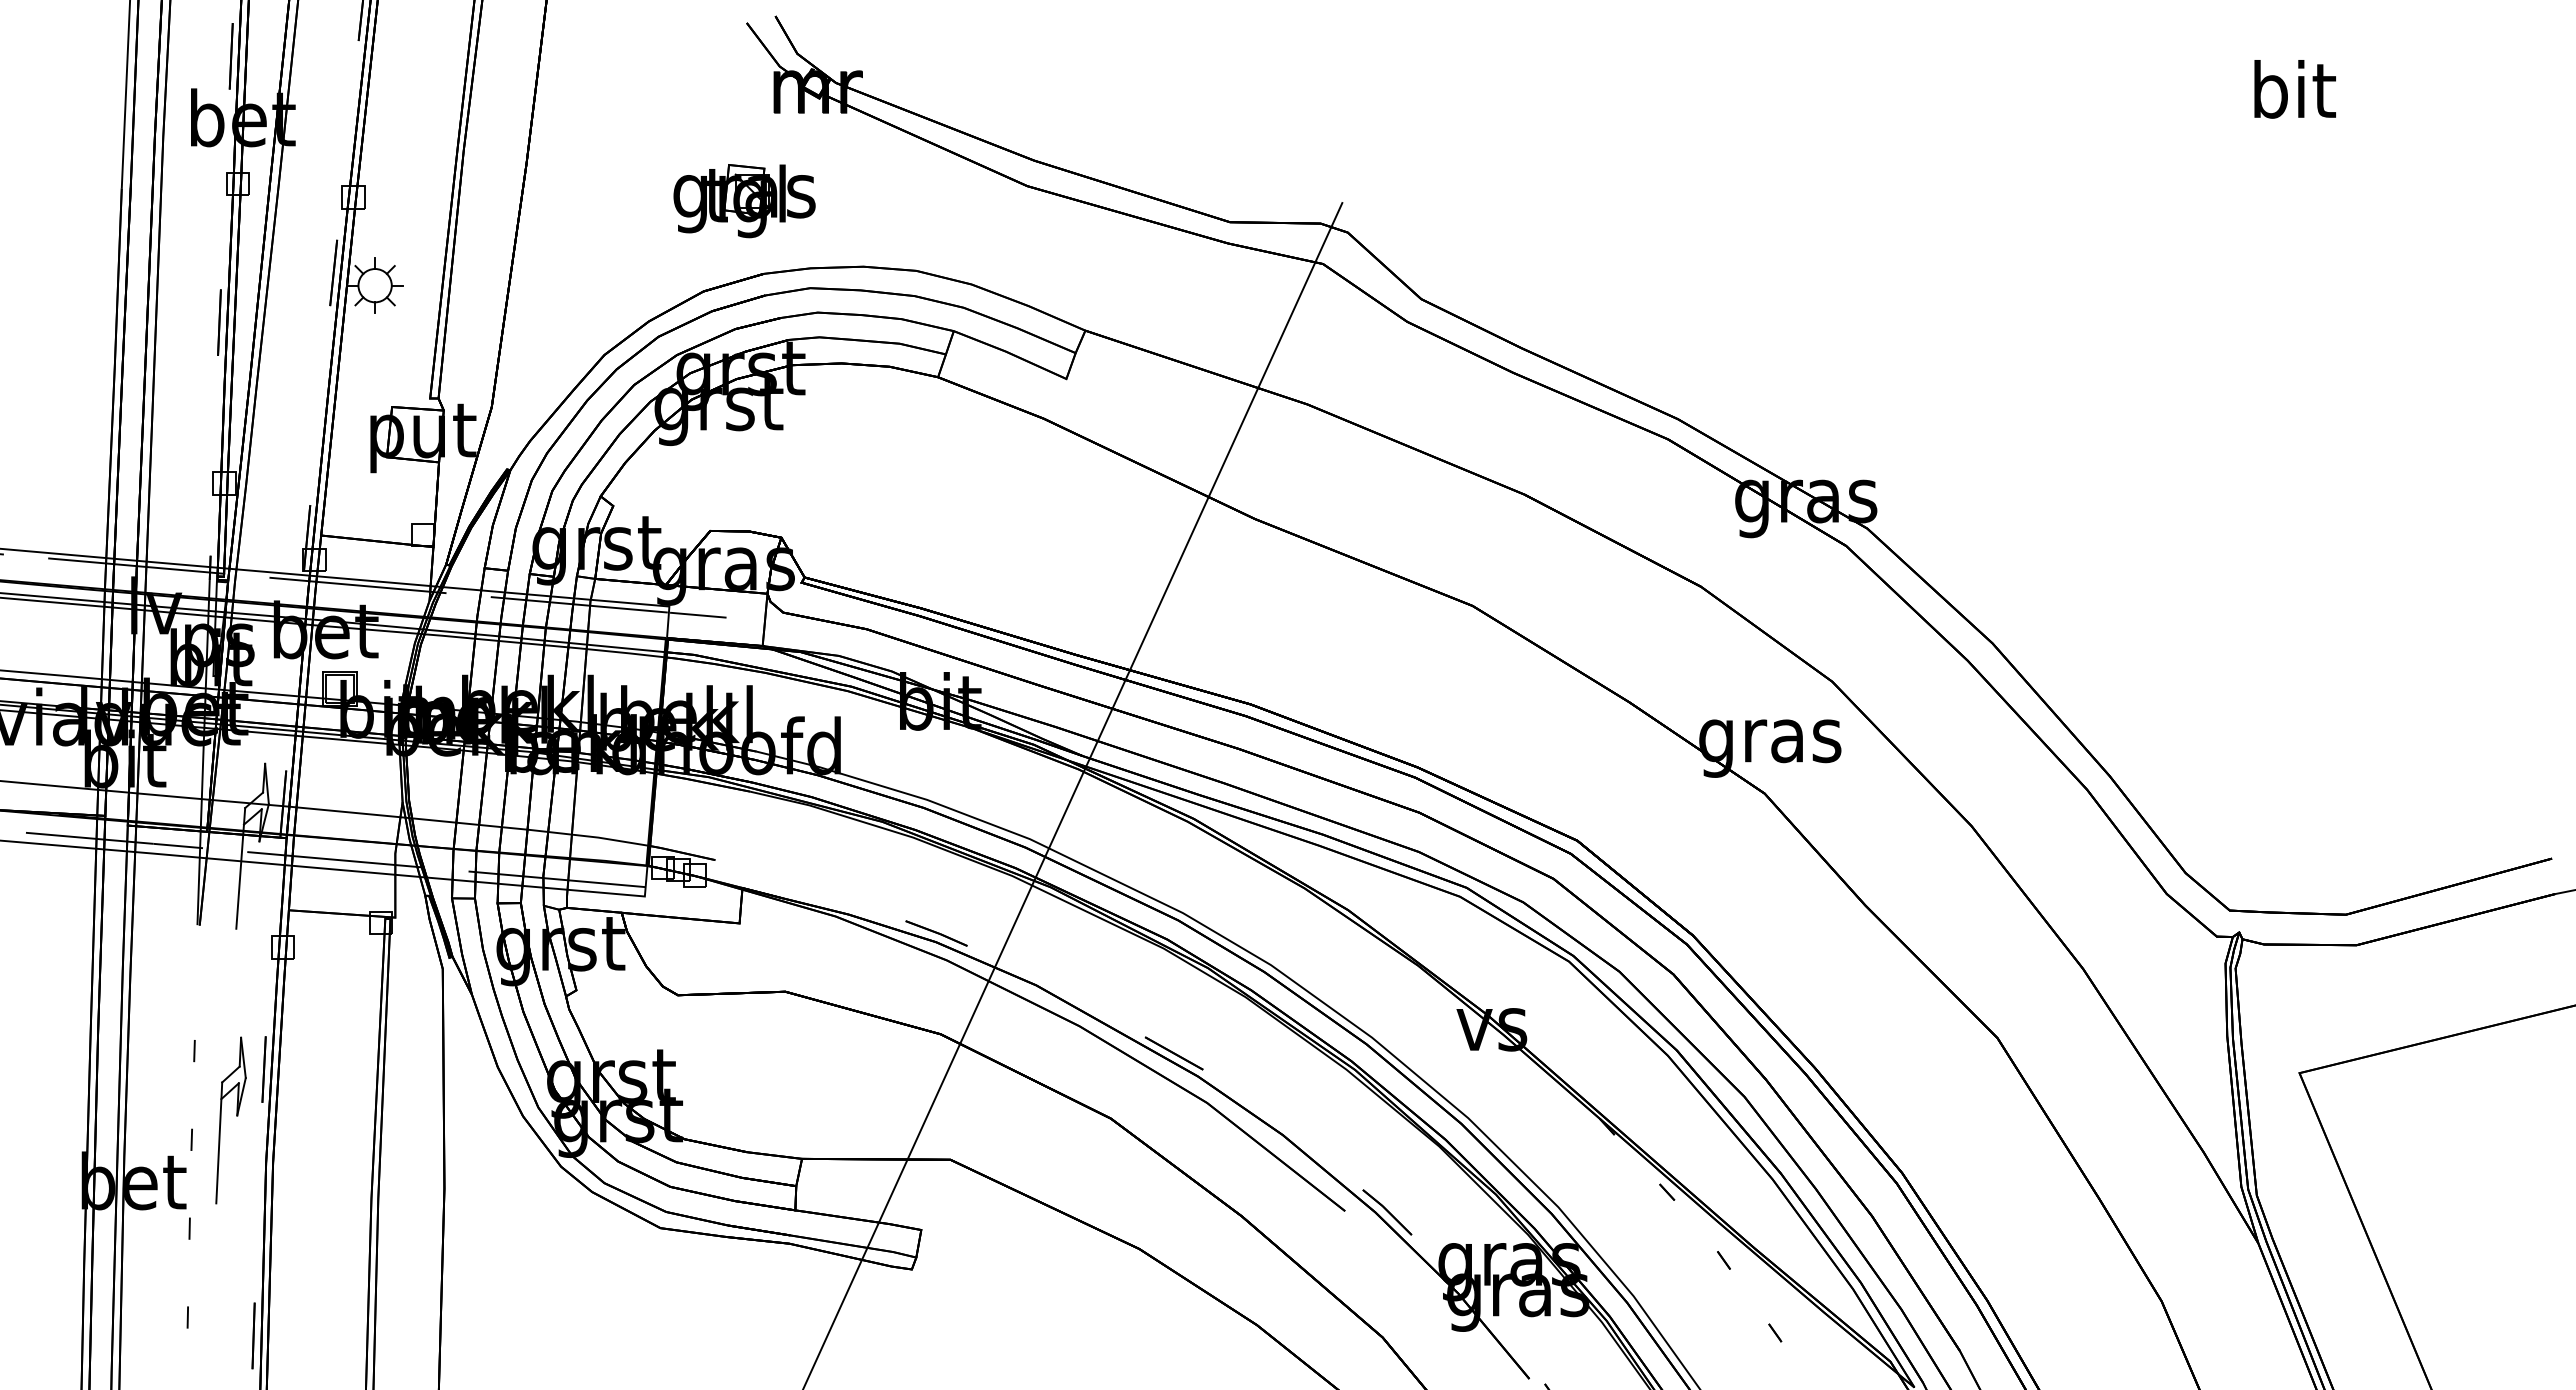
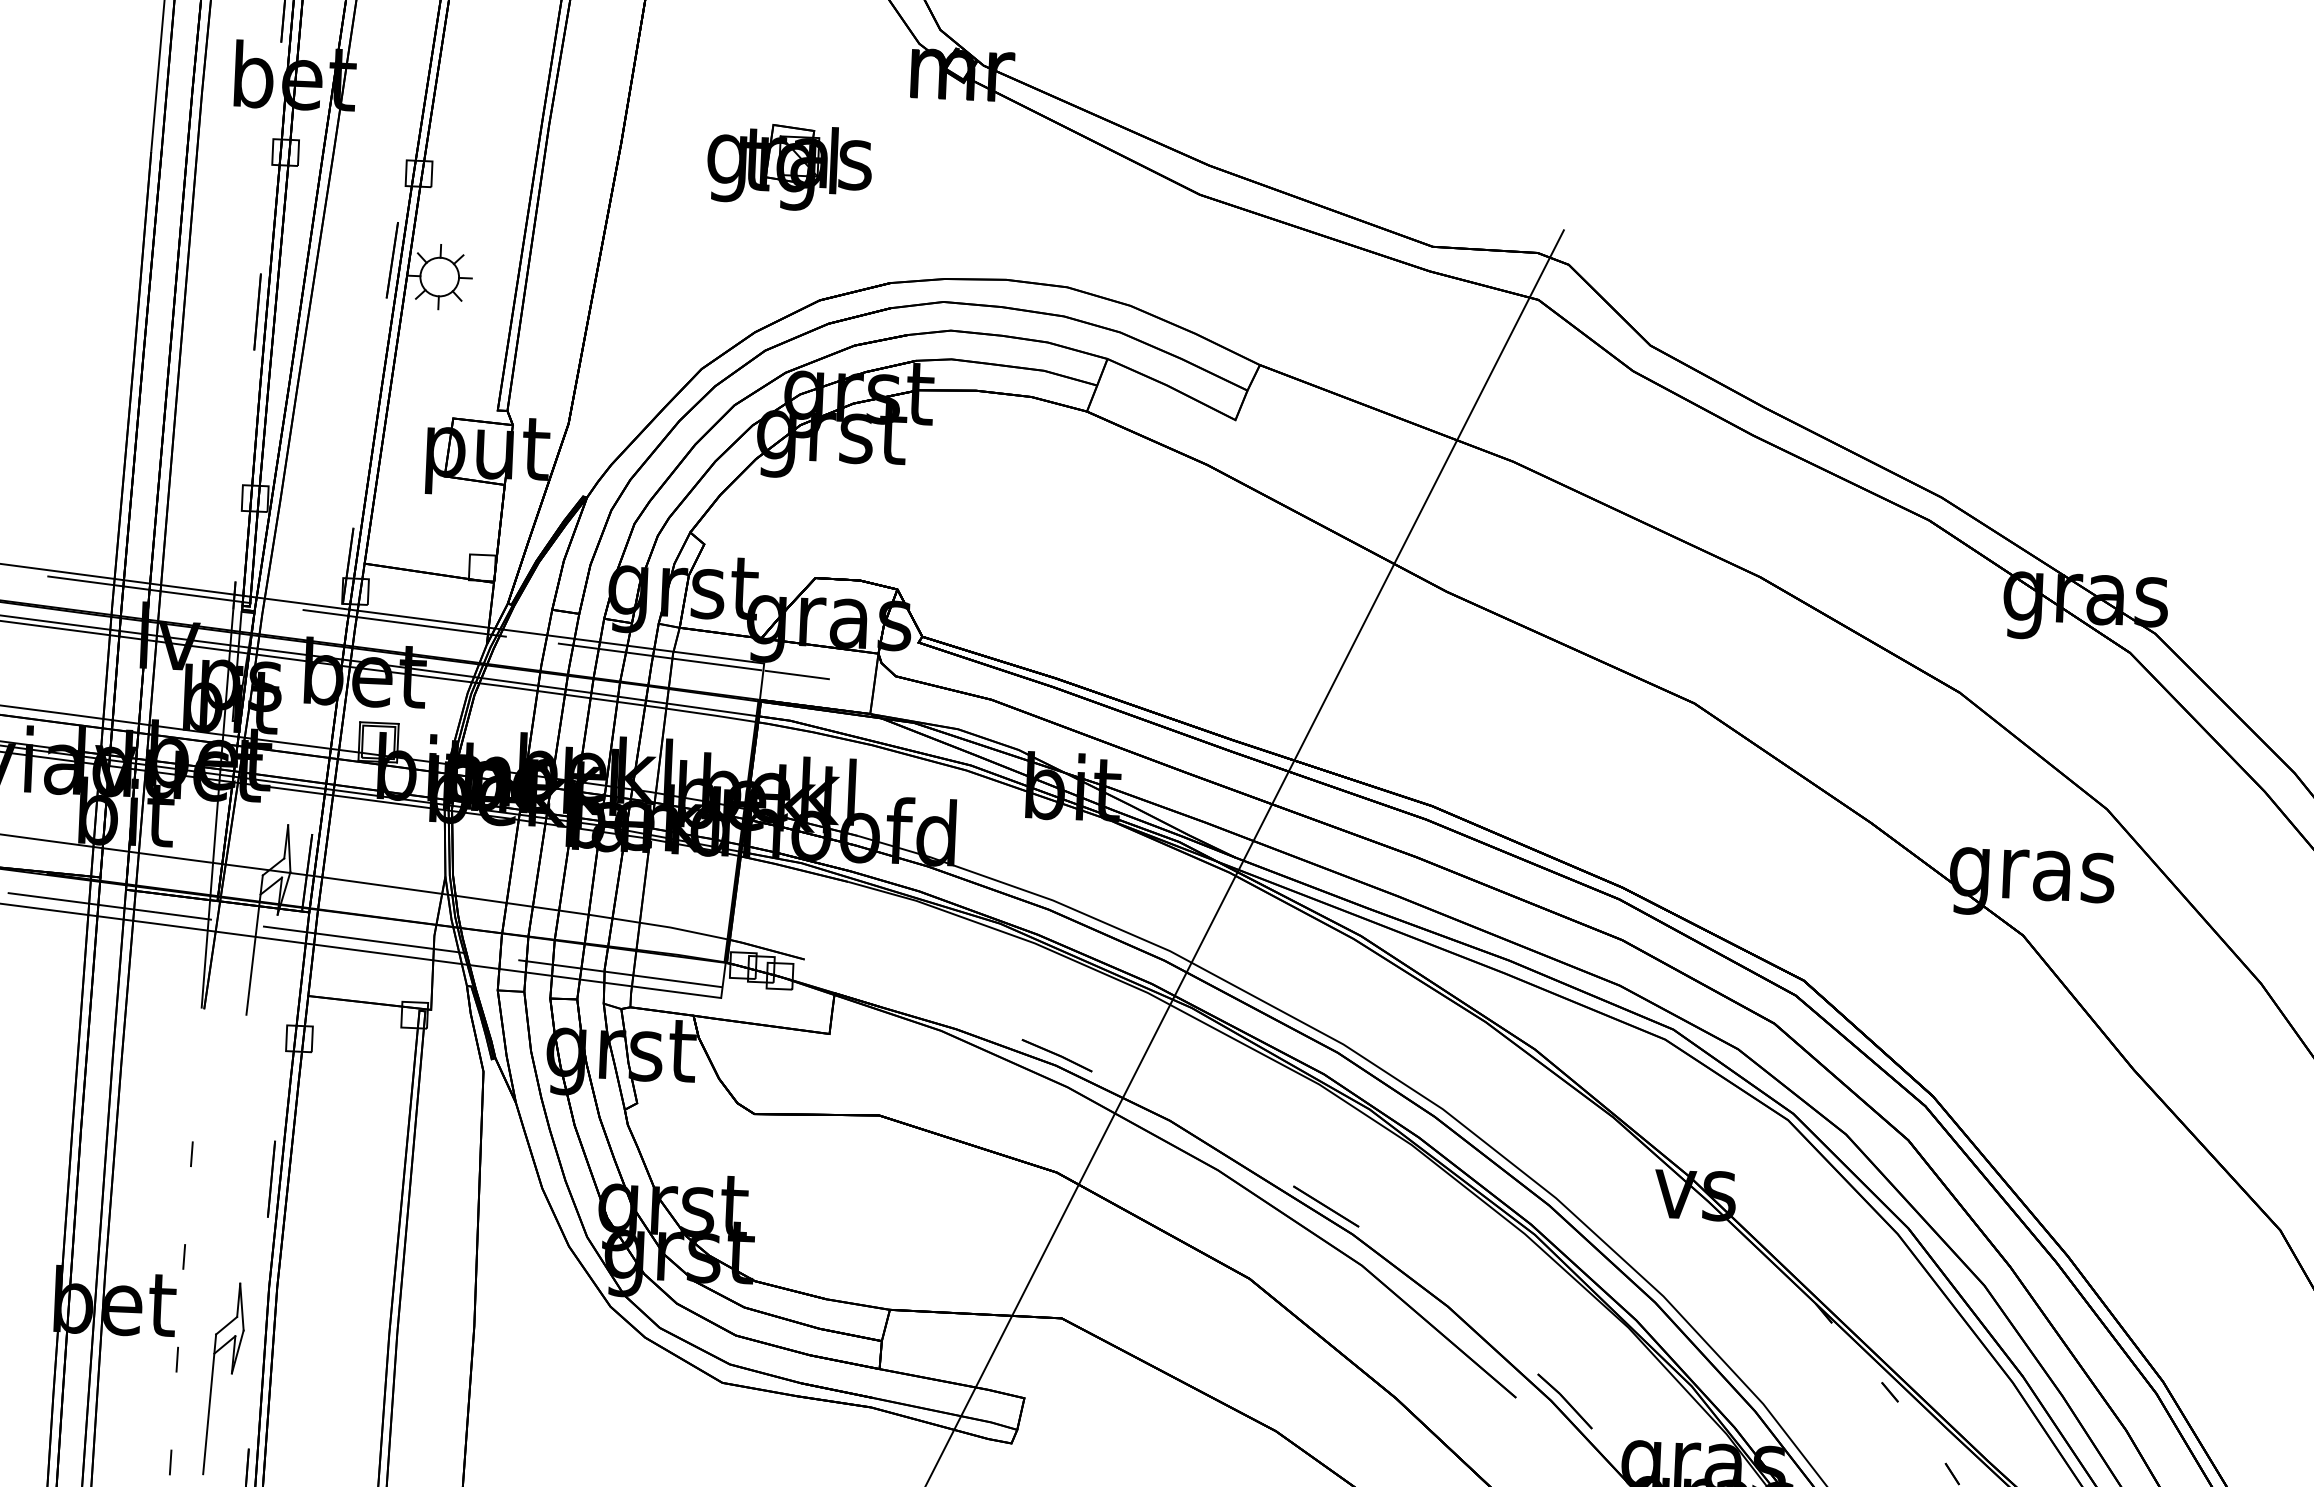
part: (744, 201) -> (789, 168), moved
part: (236, 1116) -> (230, 1374), moved

